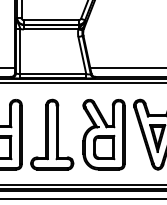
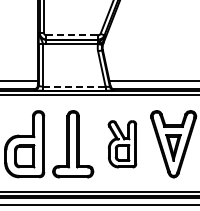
line: (51, 20) -> (72, 35), solid -> dashed
line: (53, 74) -> (74, 86), solid -> dashed
part: (104, 134) -> (122, 144), size x0.7

